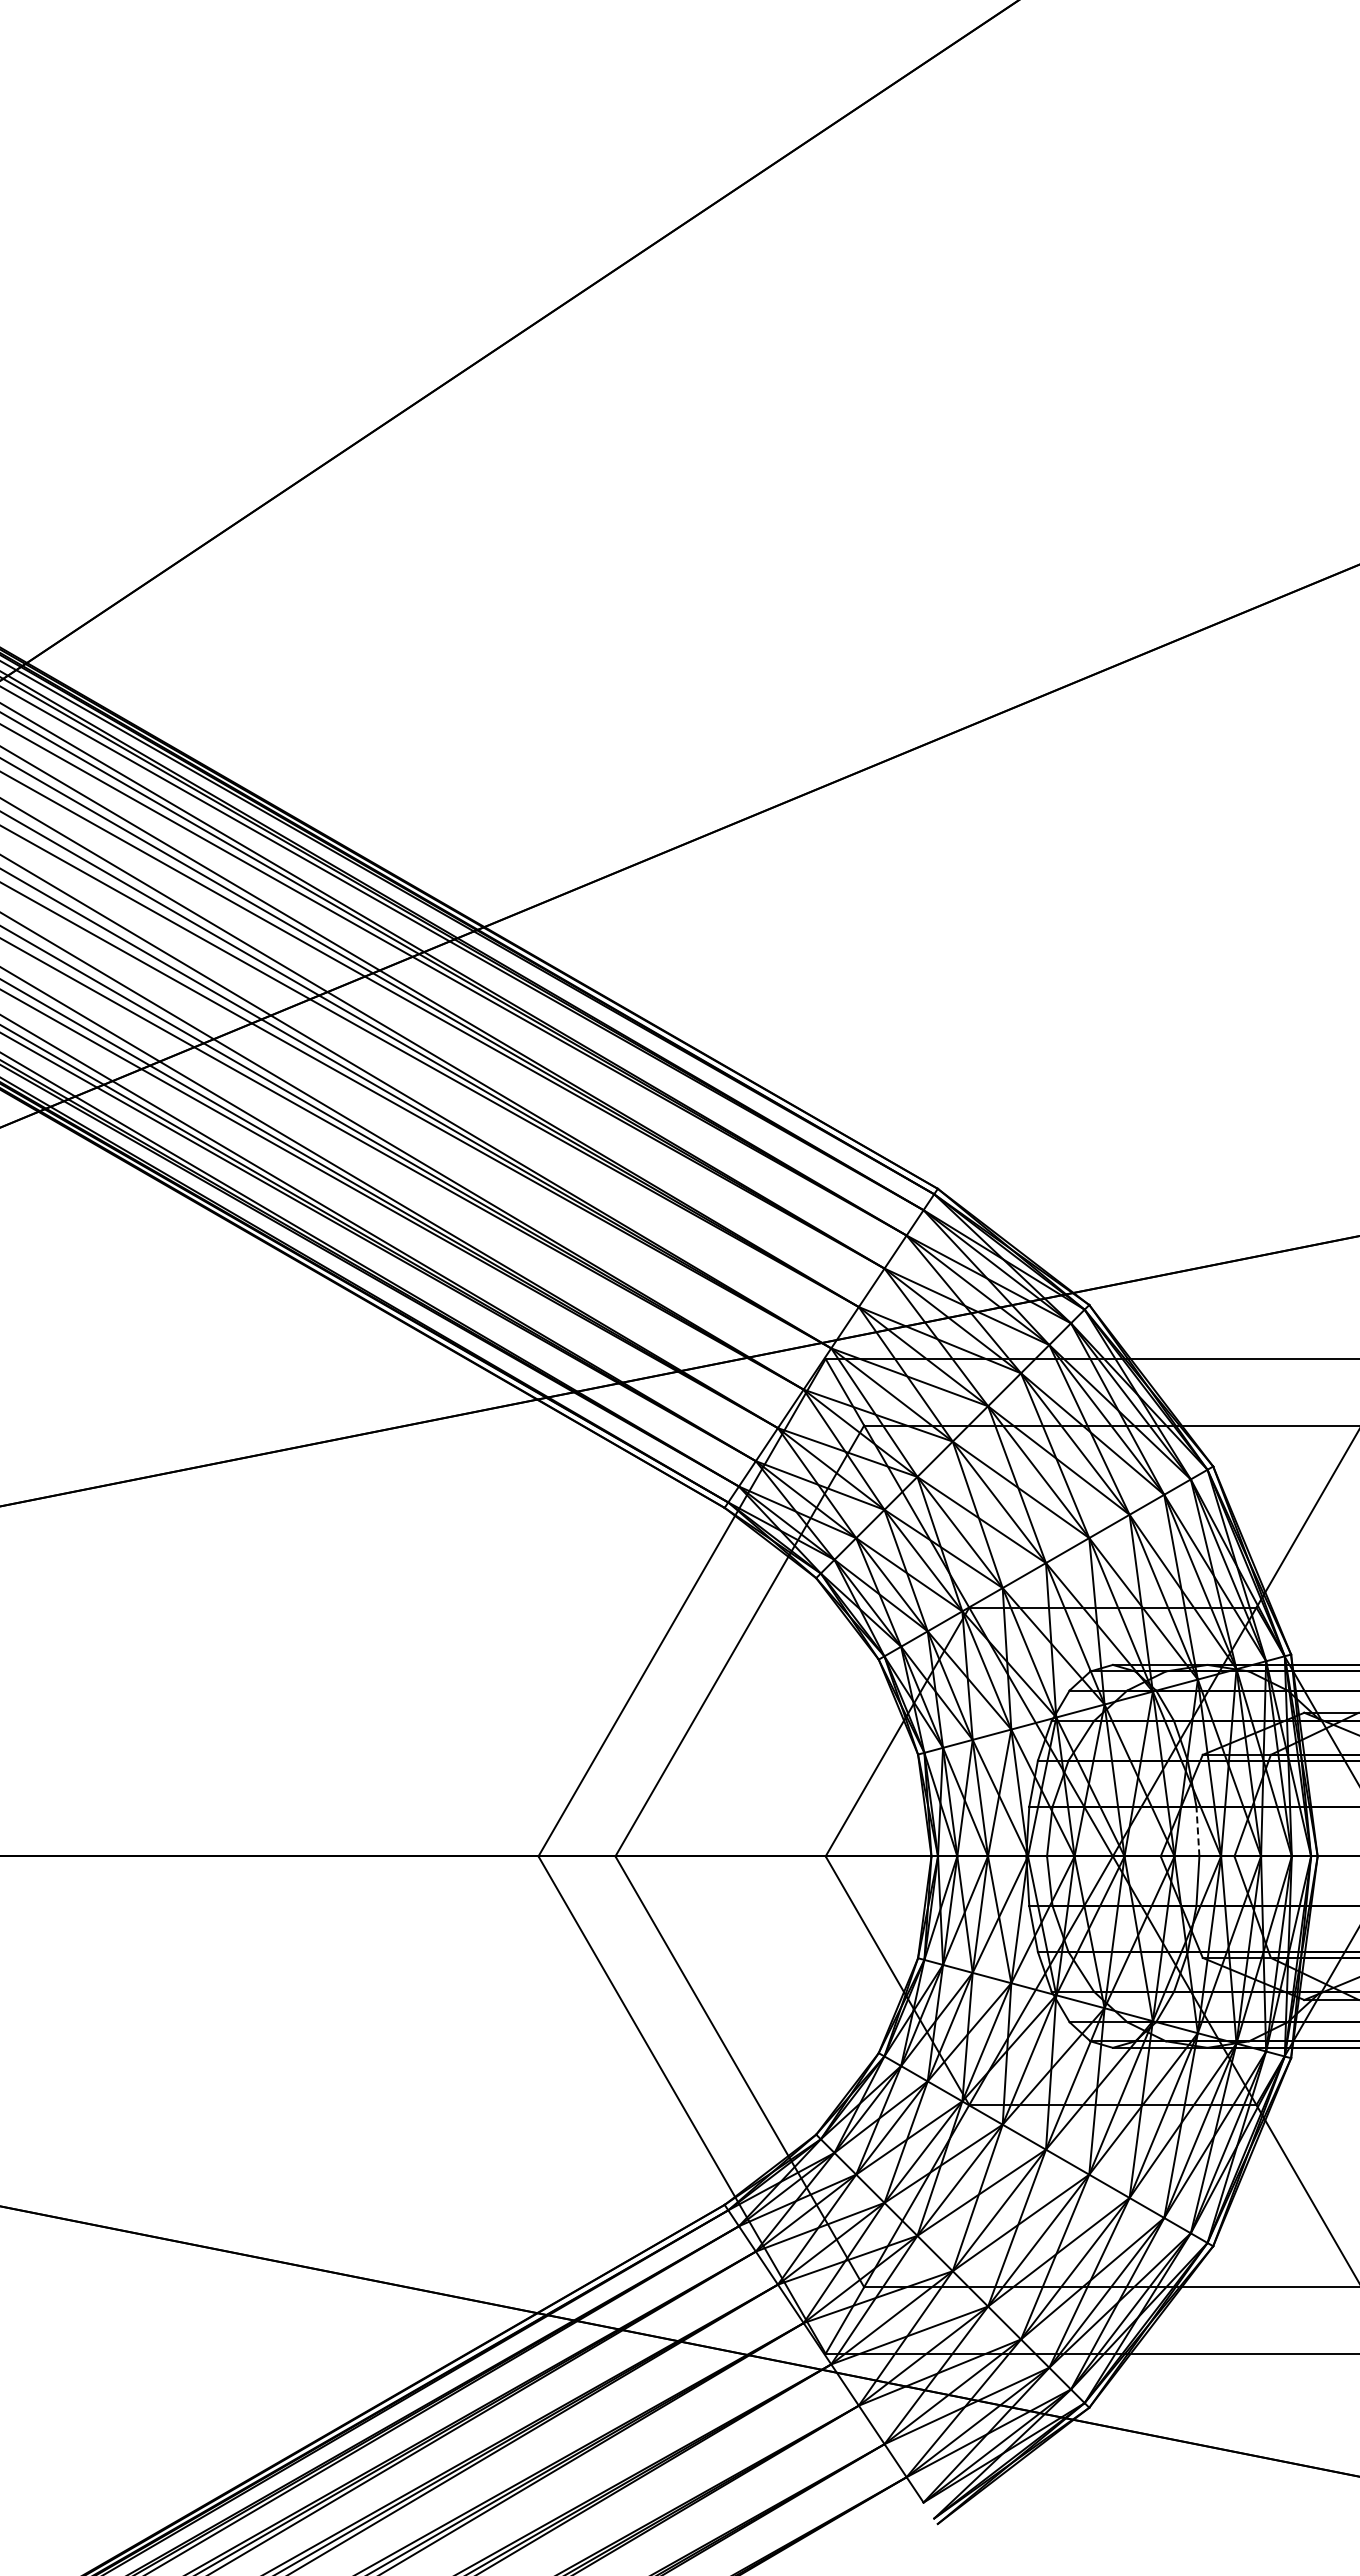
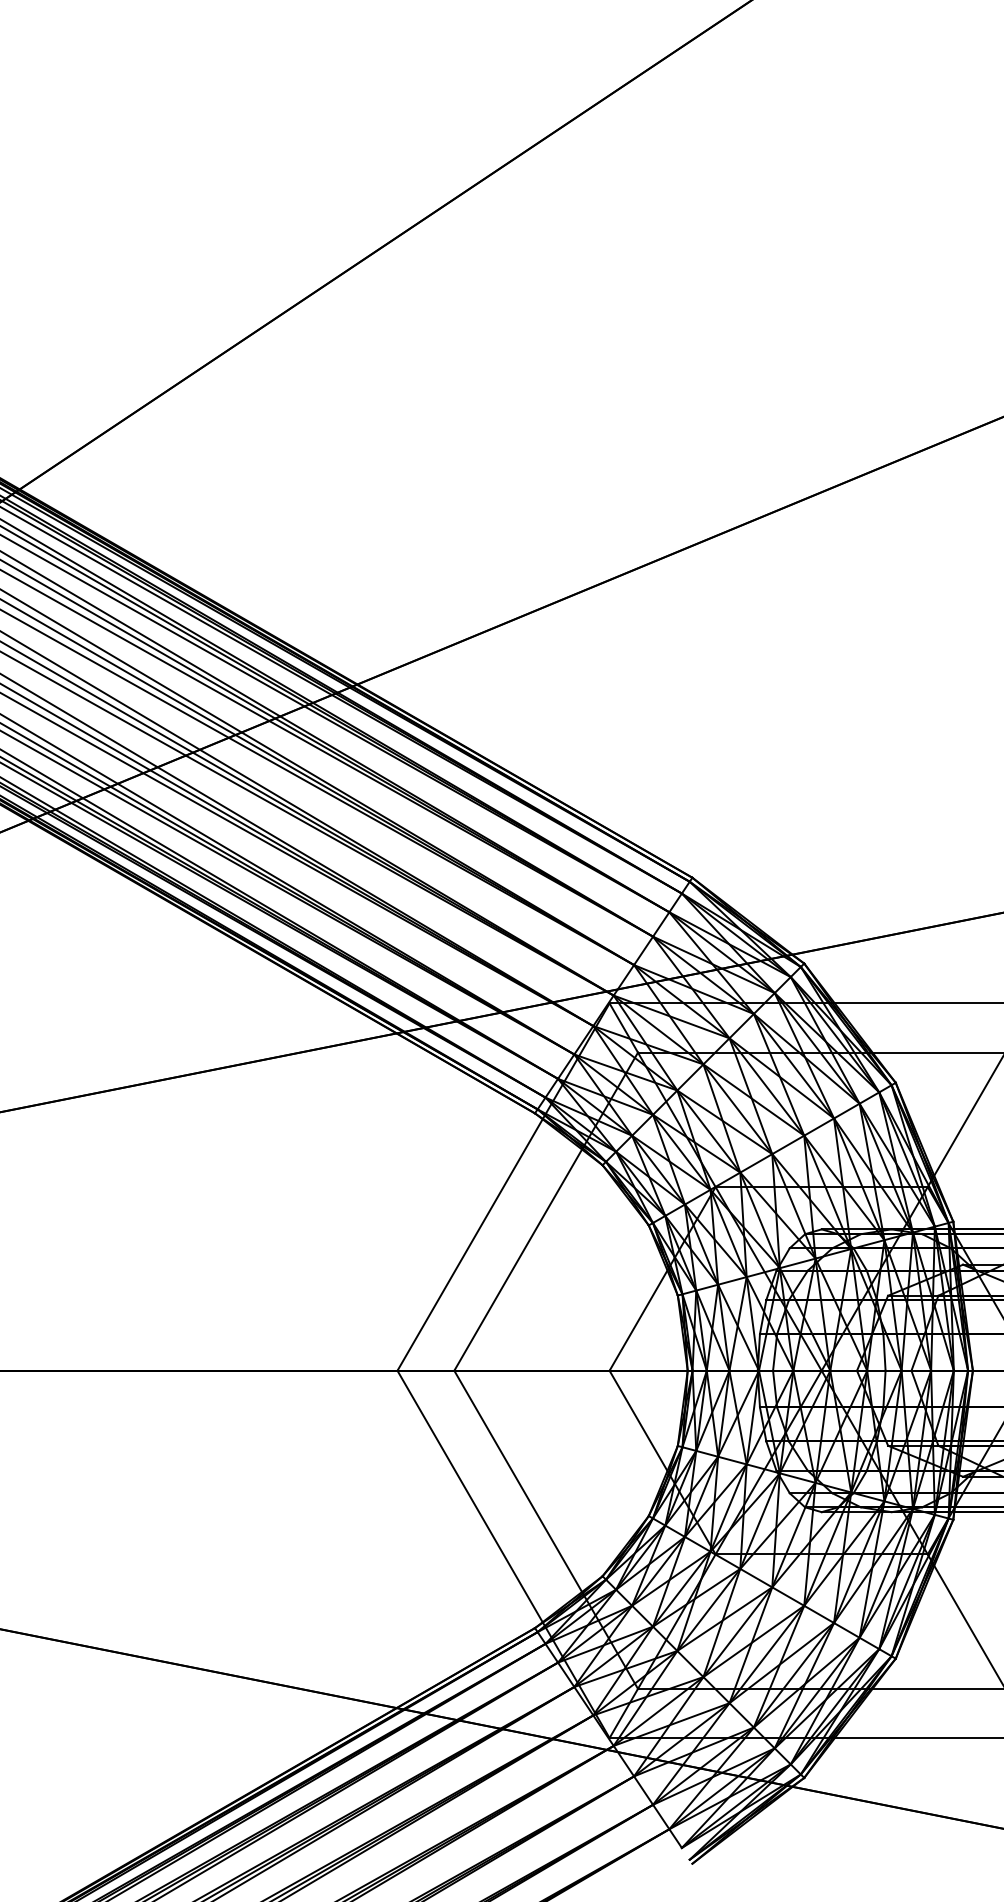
line: (1197, 1831) -> (884, 1352), dashed -> solid

